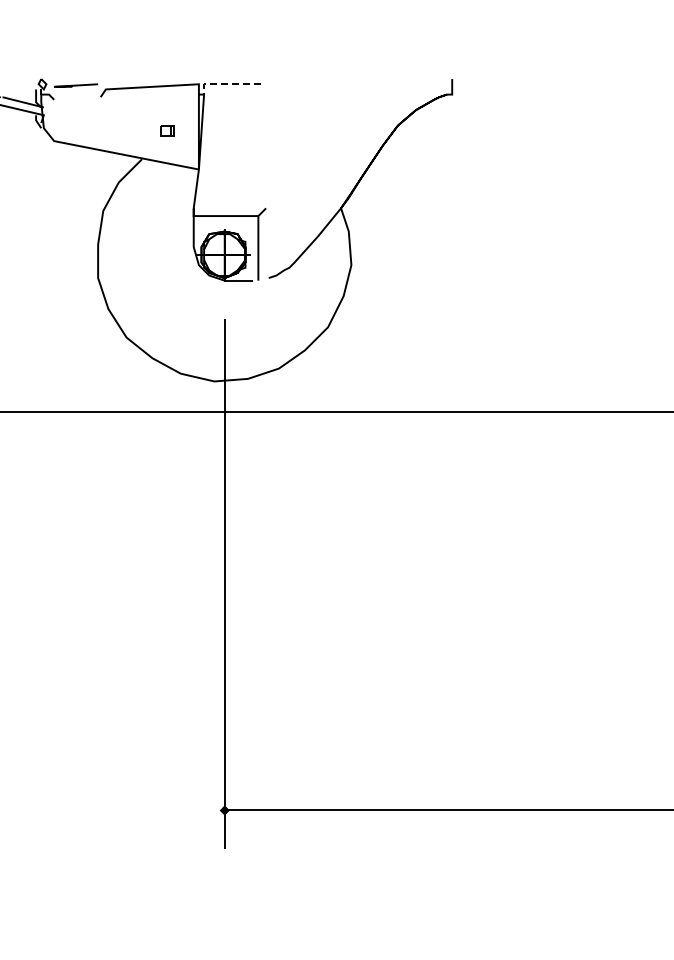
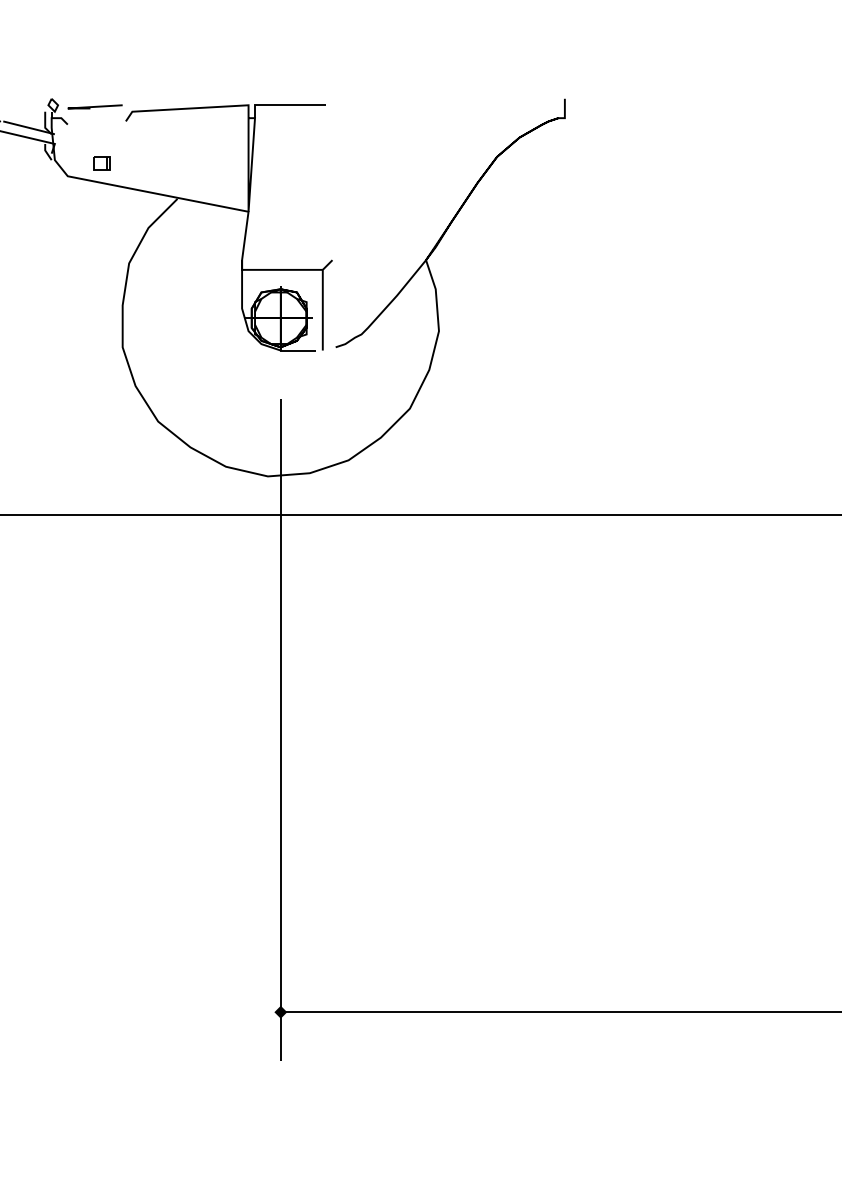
line: (225, 84) -> (281, 105), dashed -> solid
part: (167, 130) -> (101, 163), moved

